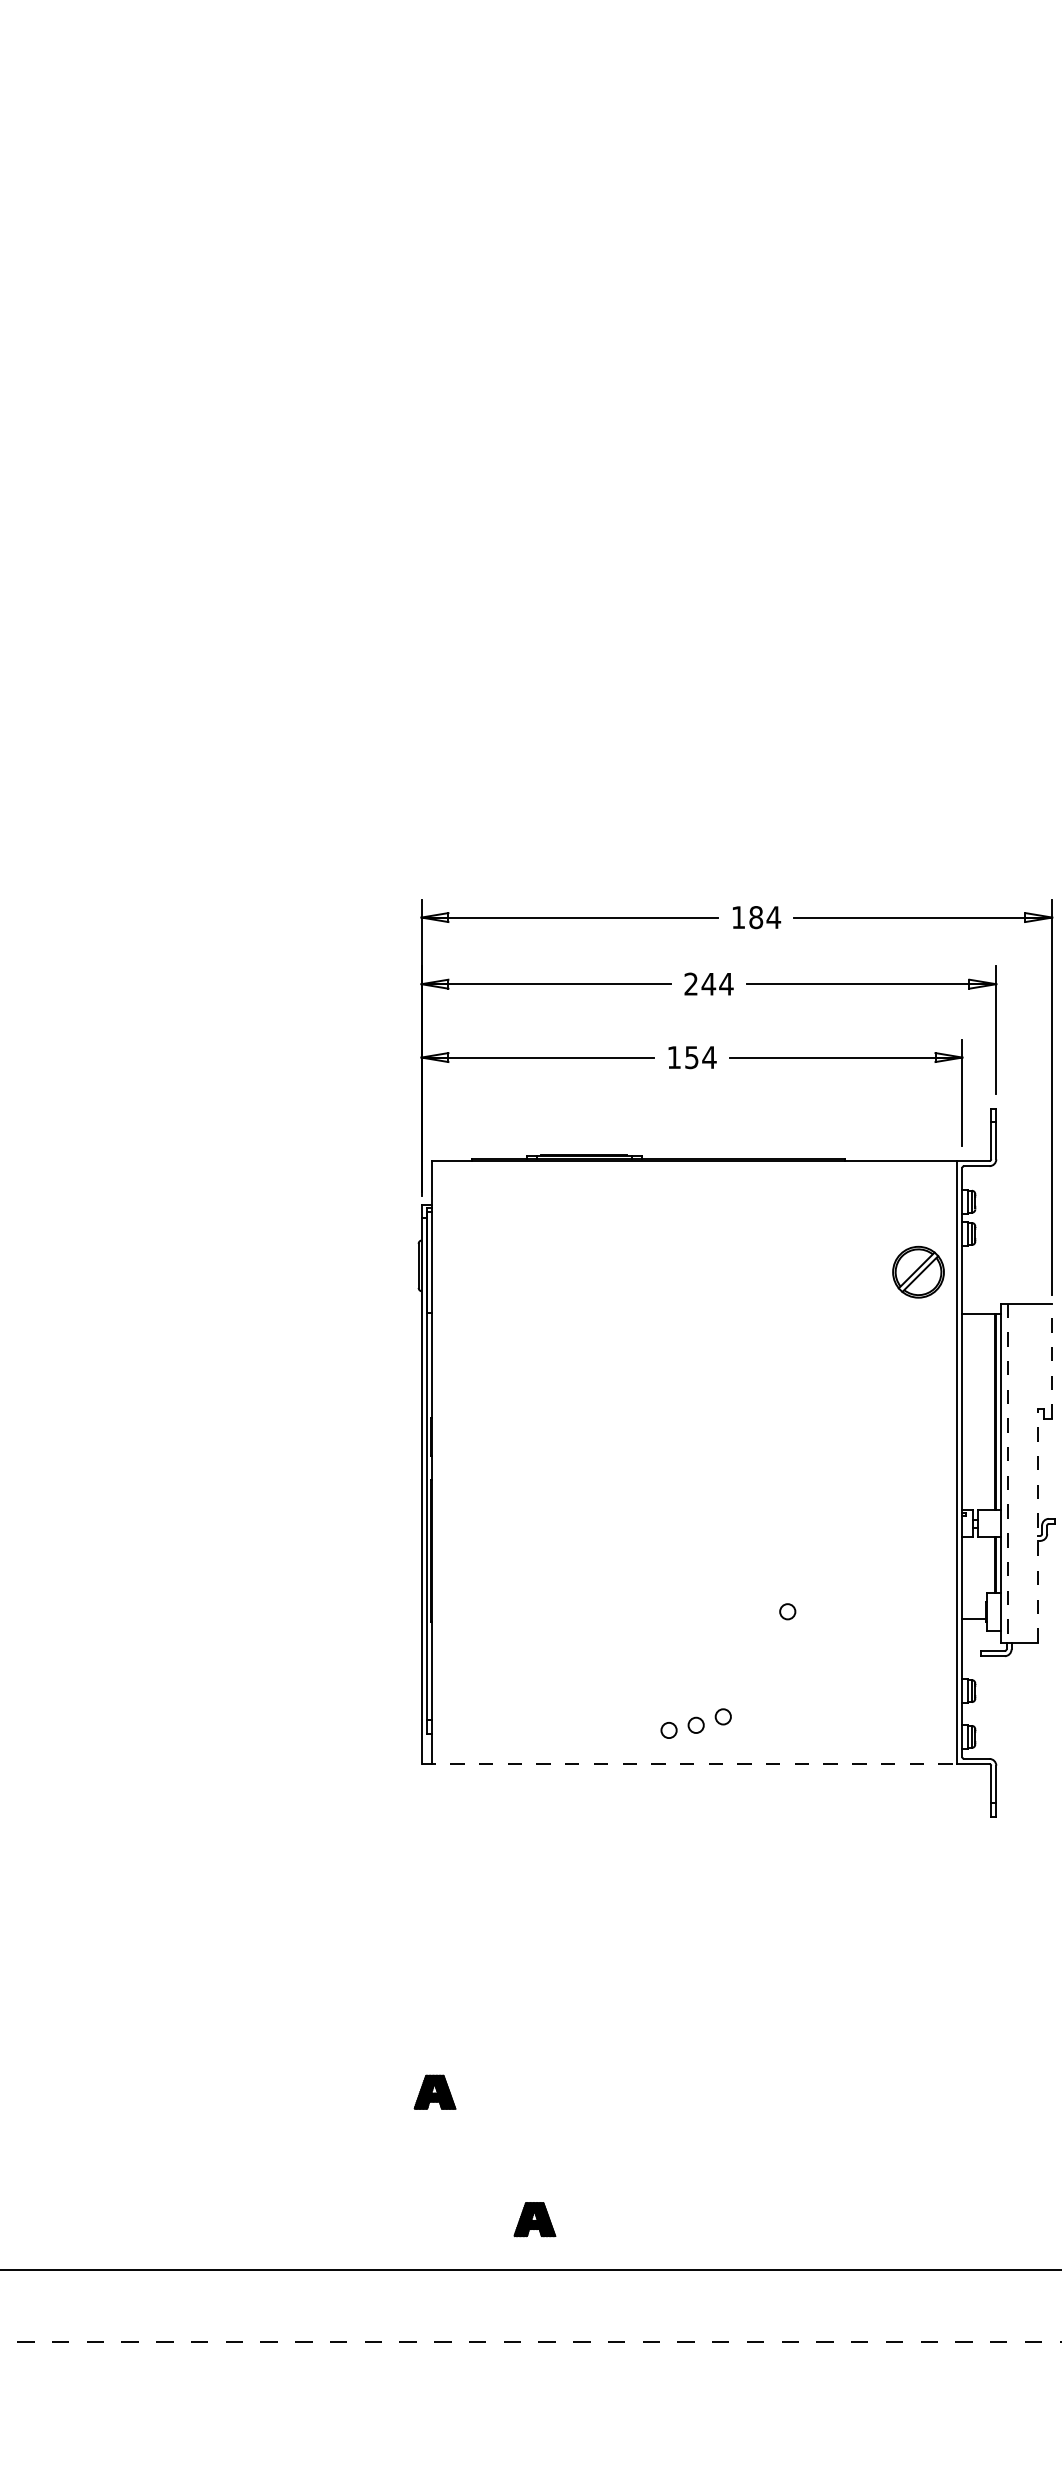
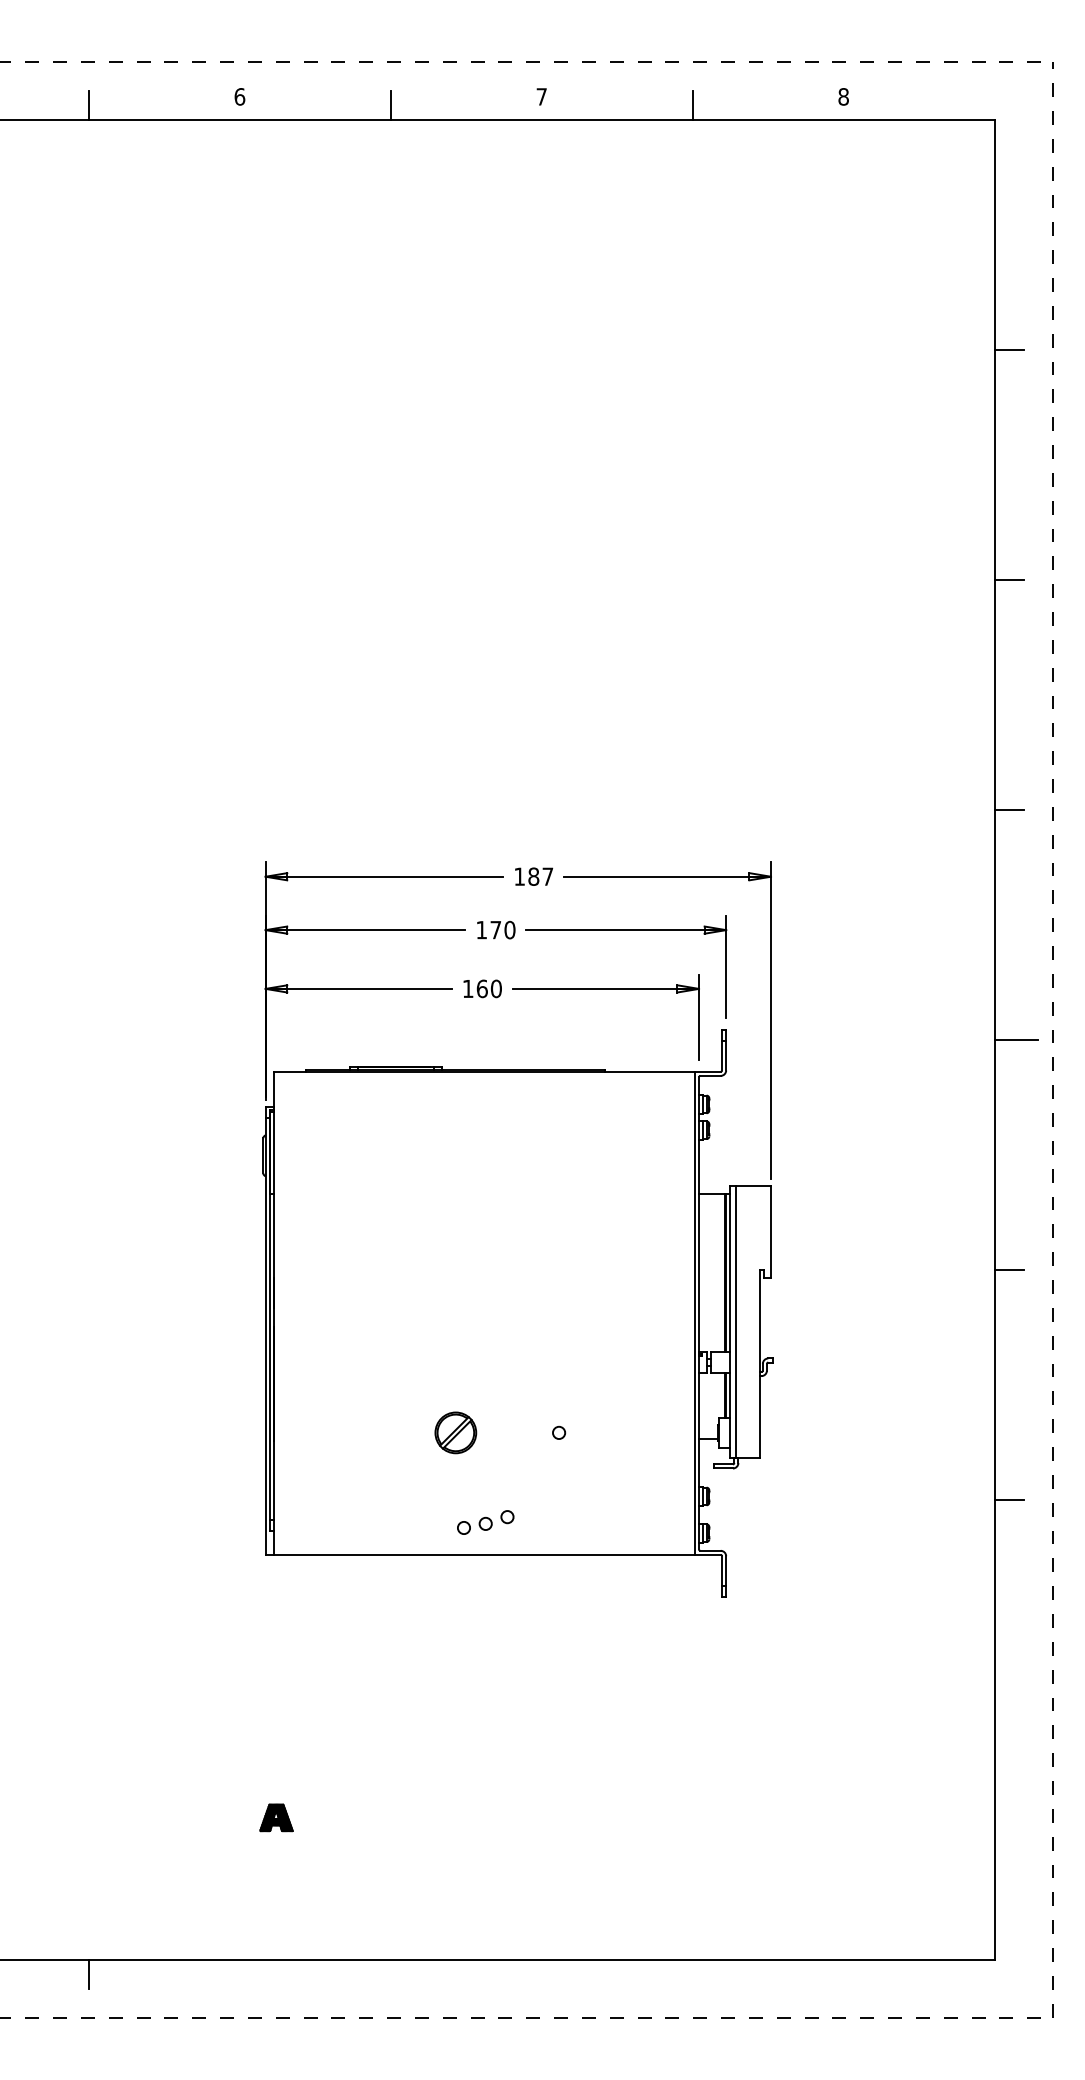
text: (773, 917) -> (547, 876), 184 -> 187
text: (708, 983) -> (495, 929), 244 -> 170
text: (700, 1057) -> (489, 988), 154 -> 160
part: (918, 1271) -> (455, 1432), moved
line: (1052, 1360) -> (771, 1231), dashed -> solid
line: (1007, 1472) -> (735, 1321), dashed -> solid
line: (1037, 1525) -> (759, 1363), dashed -> solid
line: (689, 1764) -> (480, 1555), dashed -> solid
part: (534, 2219) -> (356, 1919), removed
line: (201, 2287) -> (89, 1974), added

